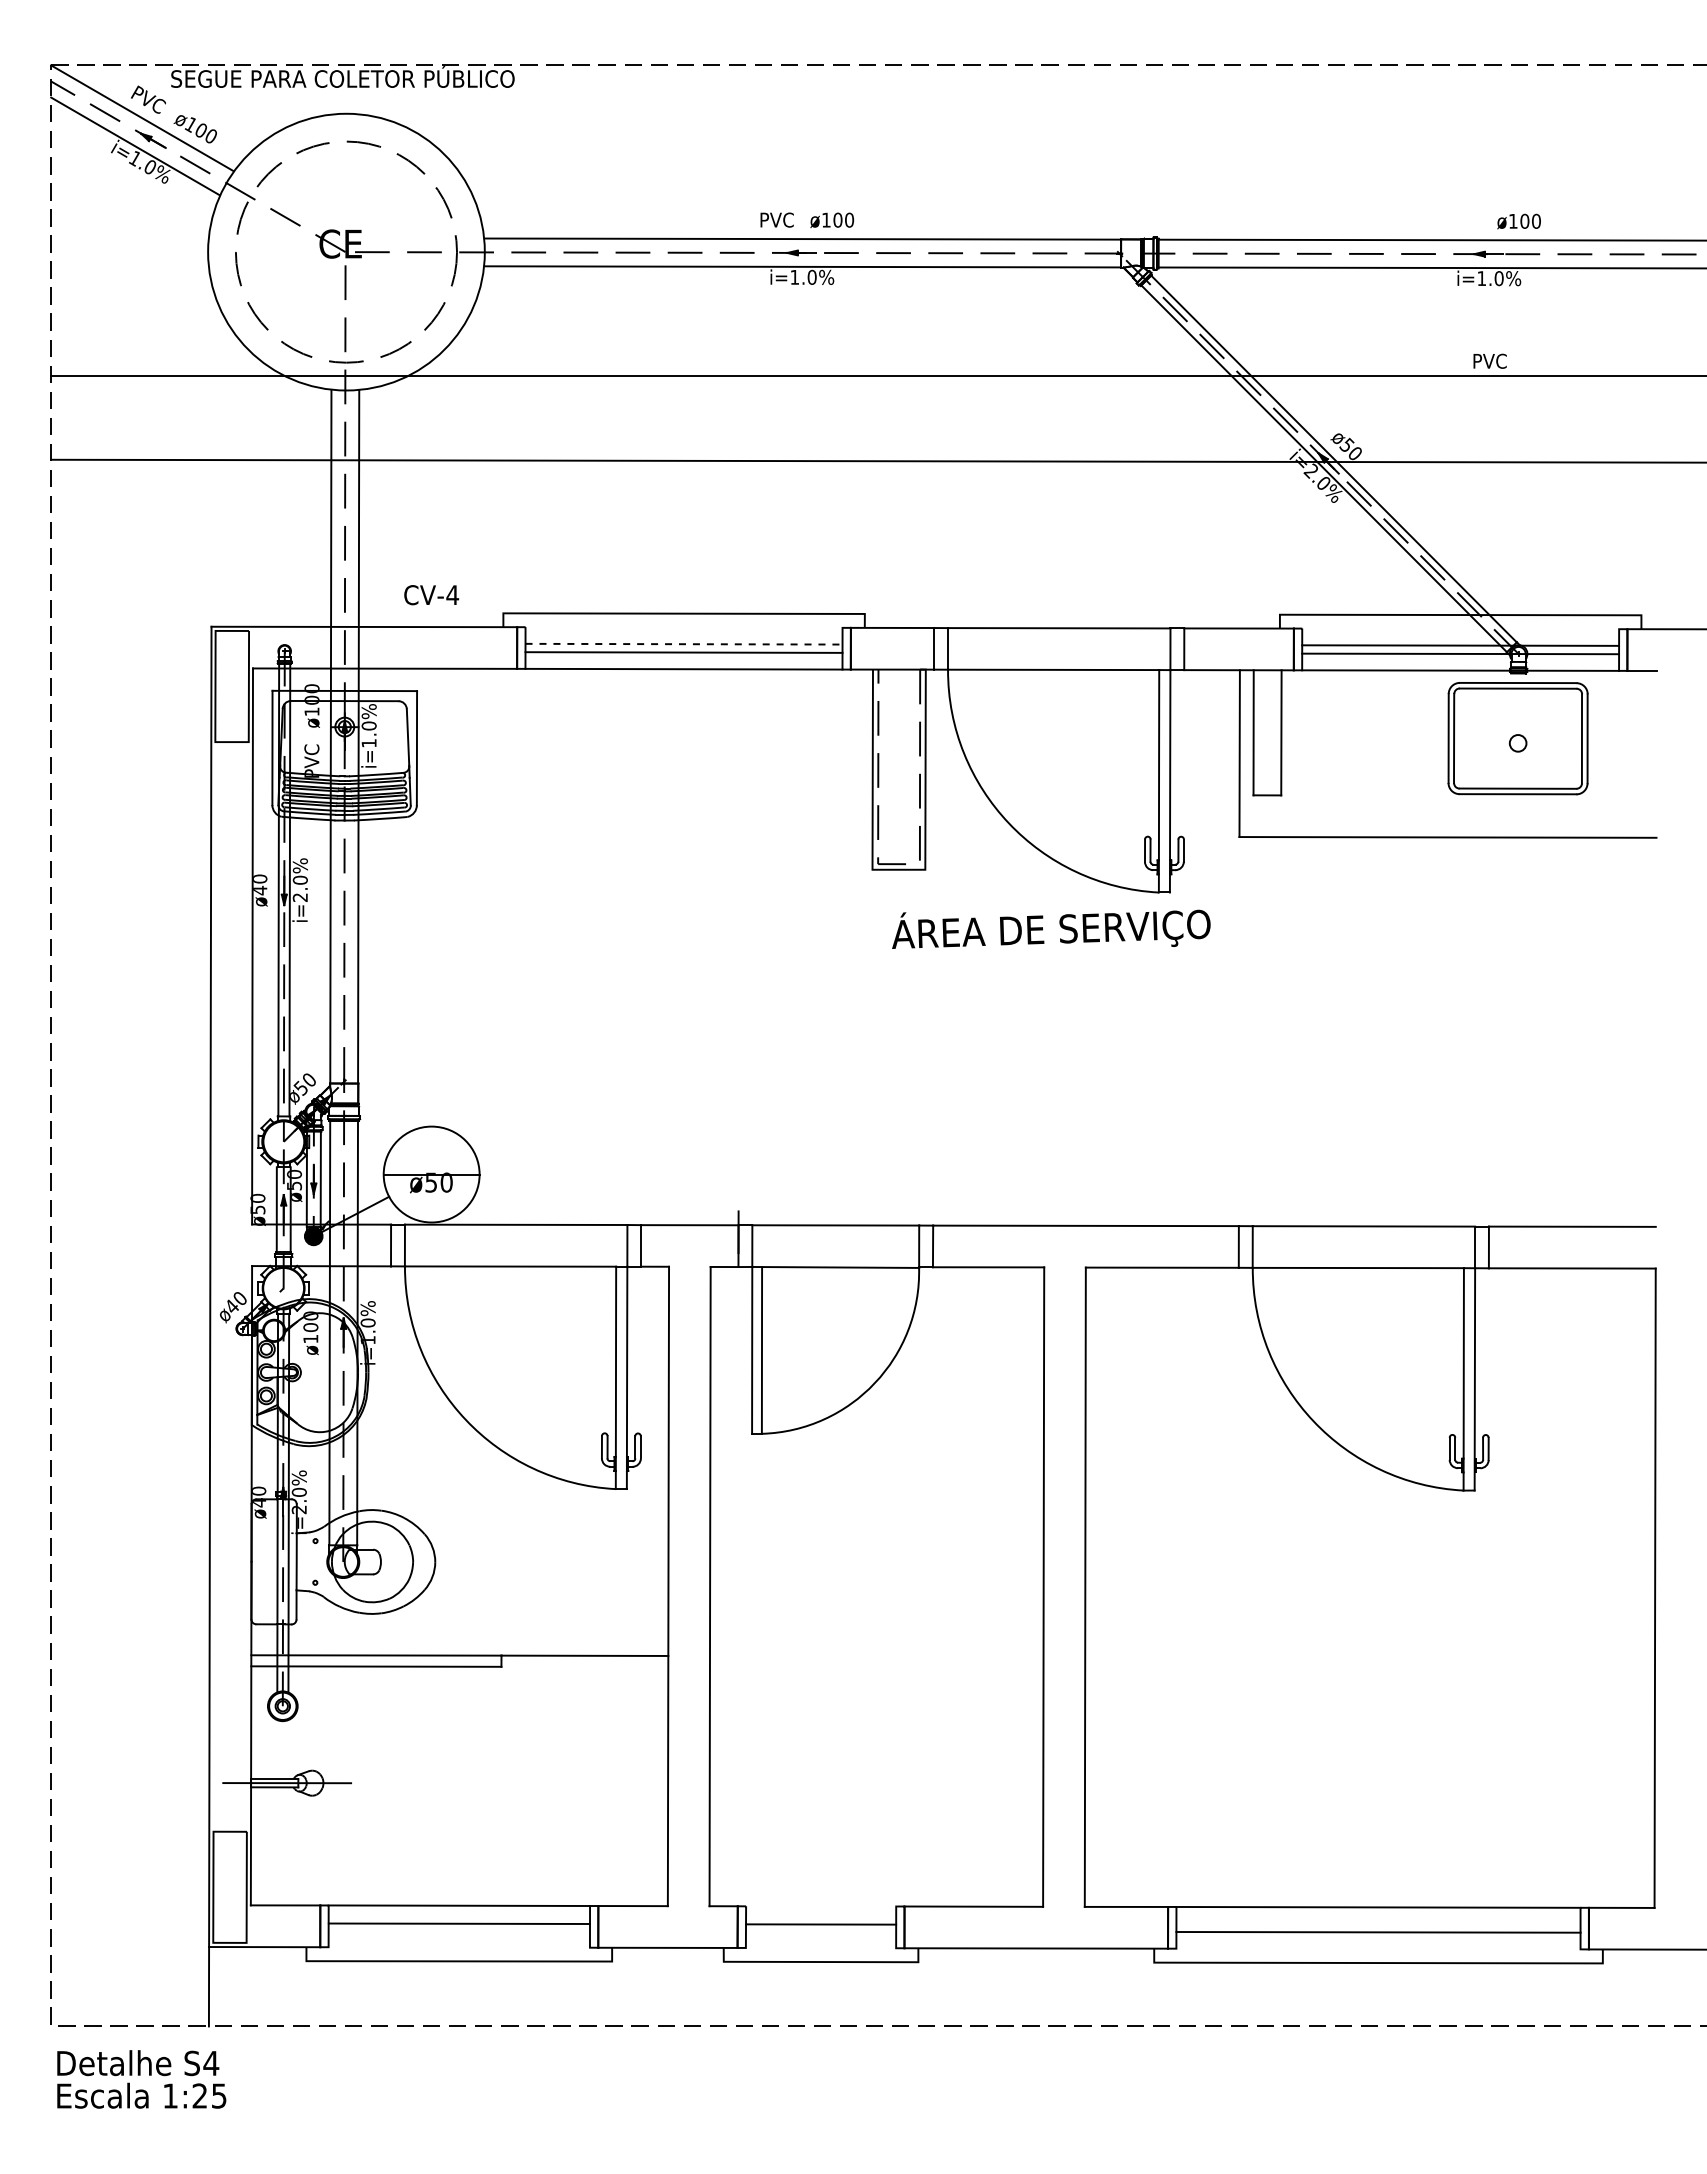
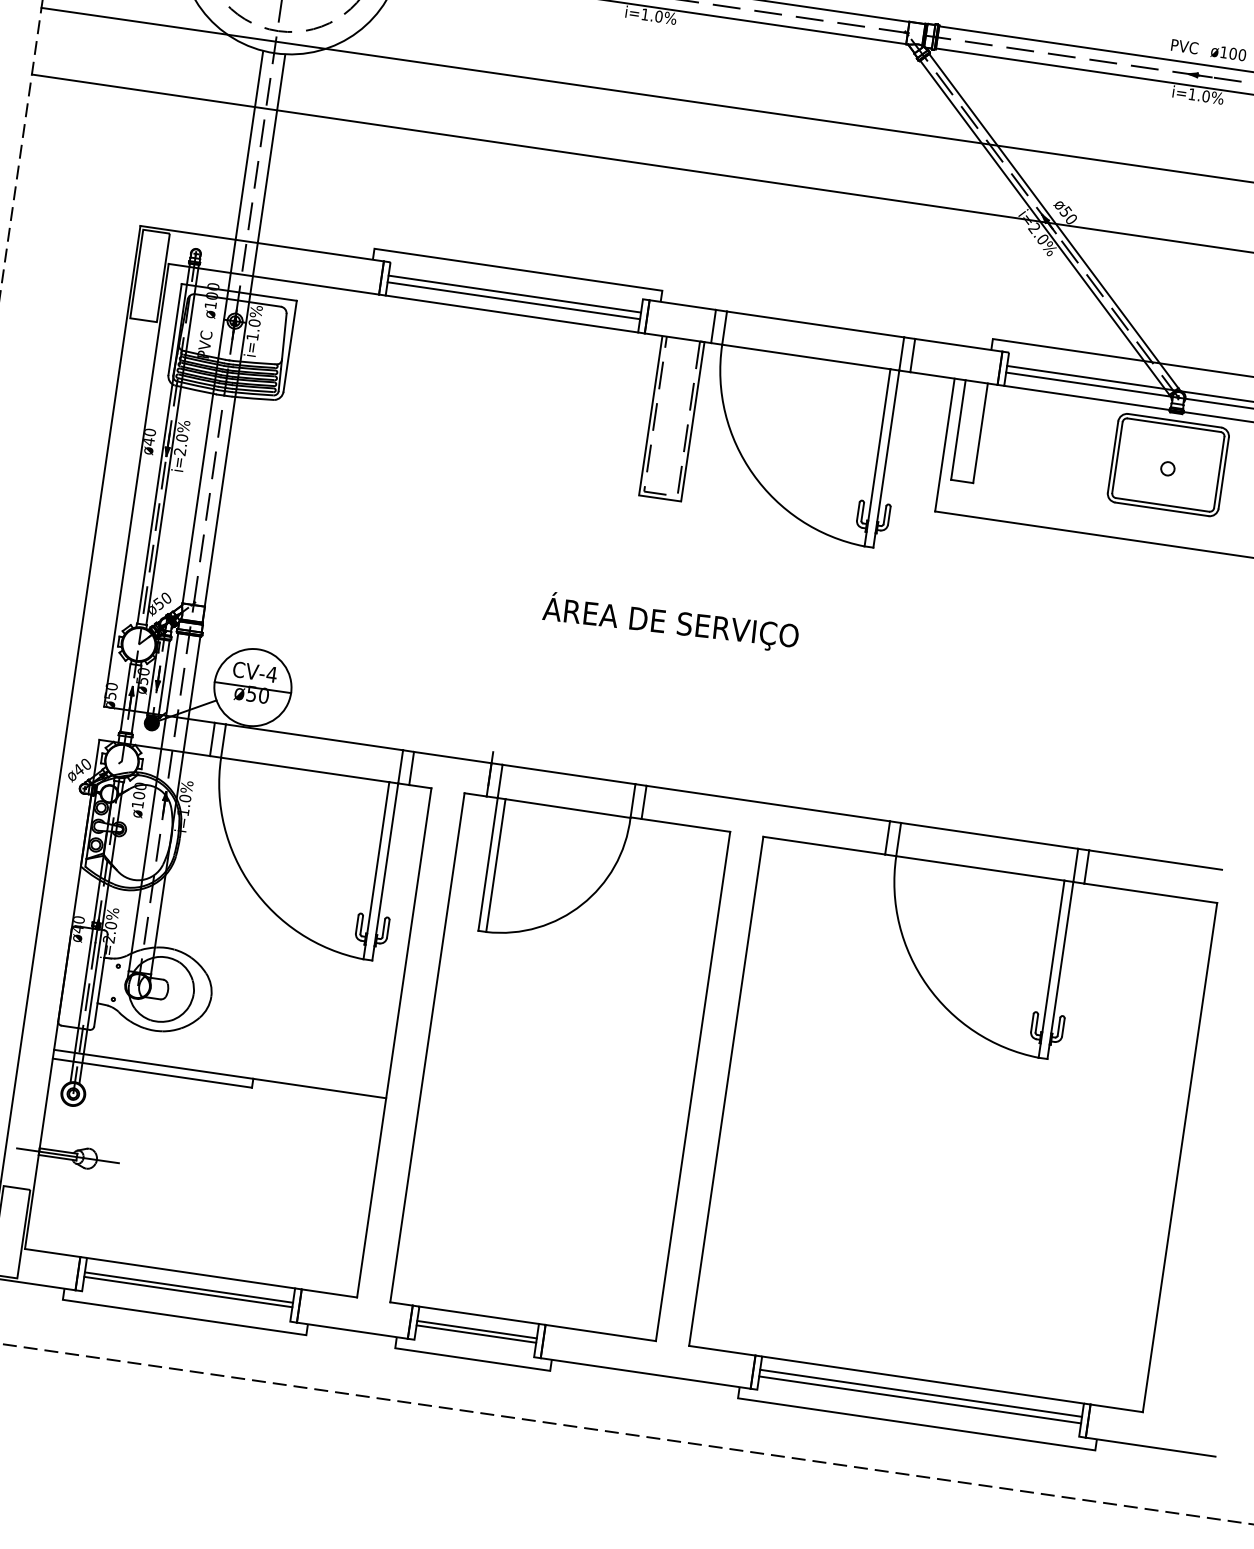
text: (1489, 360) -> (1184, 46), moved
text: (431, 595) -> (254, 672), moved
line: (684, 644) -> (515, 294), dashed -> solid
text: (1051, 928) -> (671, 621), moved
line: (821, 1906) -> (479, 1315), added
line: (1378, 1923) -> (921, 1392), added
line: (459, 1929) -> (188, 1292), added
line: (821, 1929) -> (476, 1333), added

